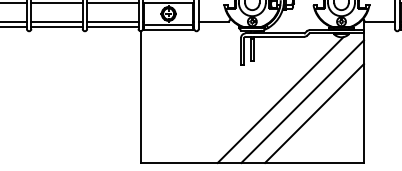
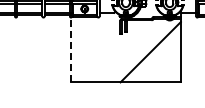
line: (141, 96) -> (71, 49), solid -> dashed
line: (279, 100) -> (139, 51), removed
line: (314, 112) -> (156, 57), removed

